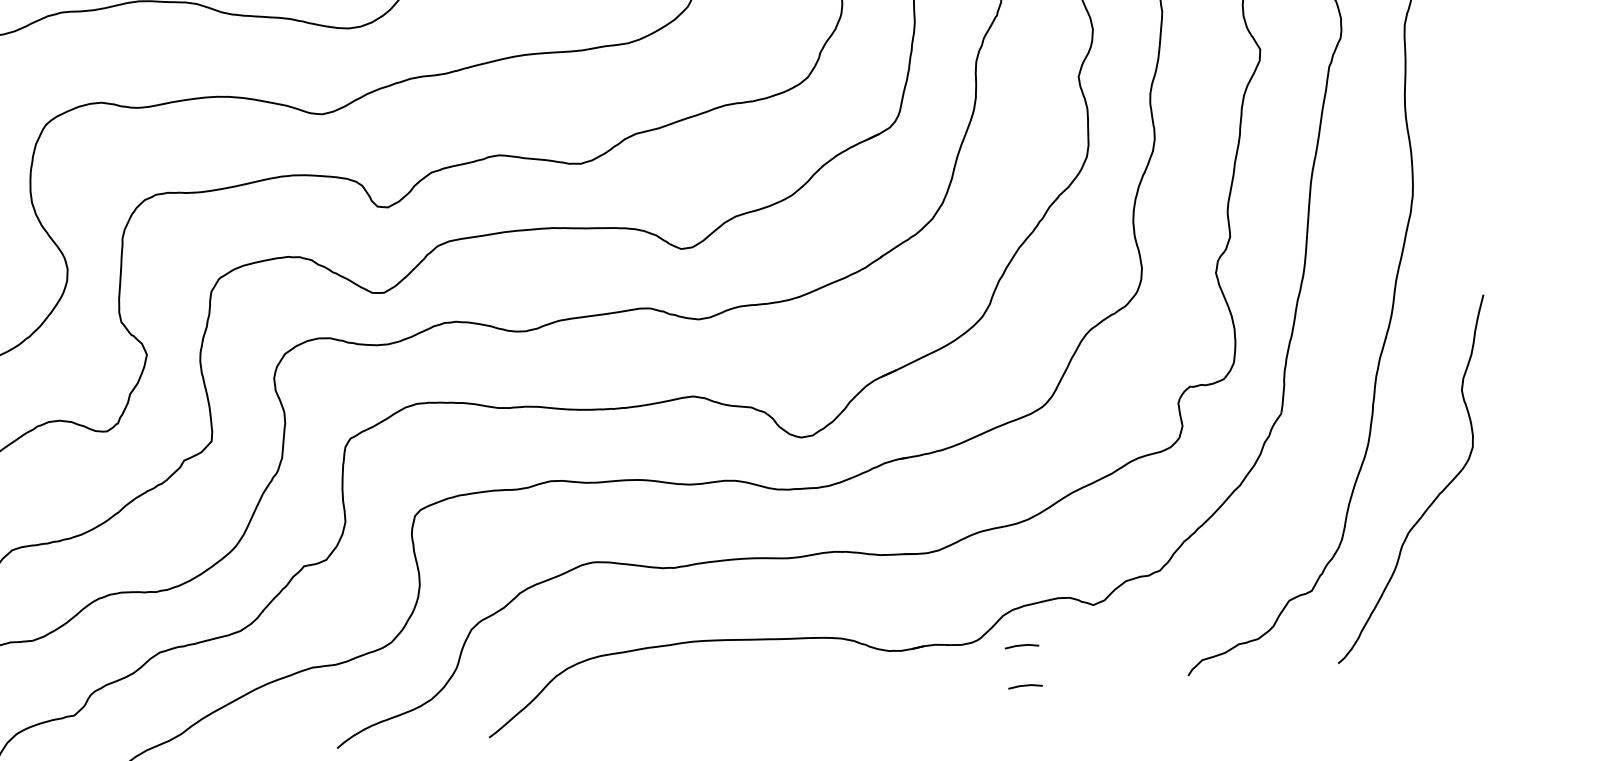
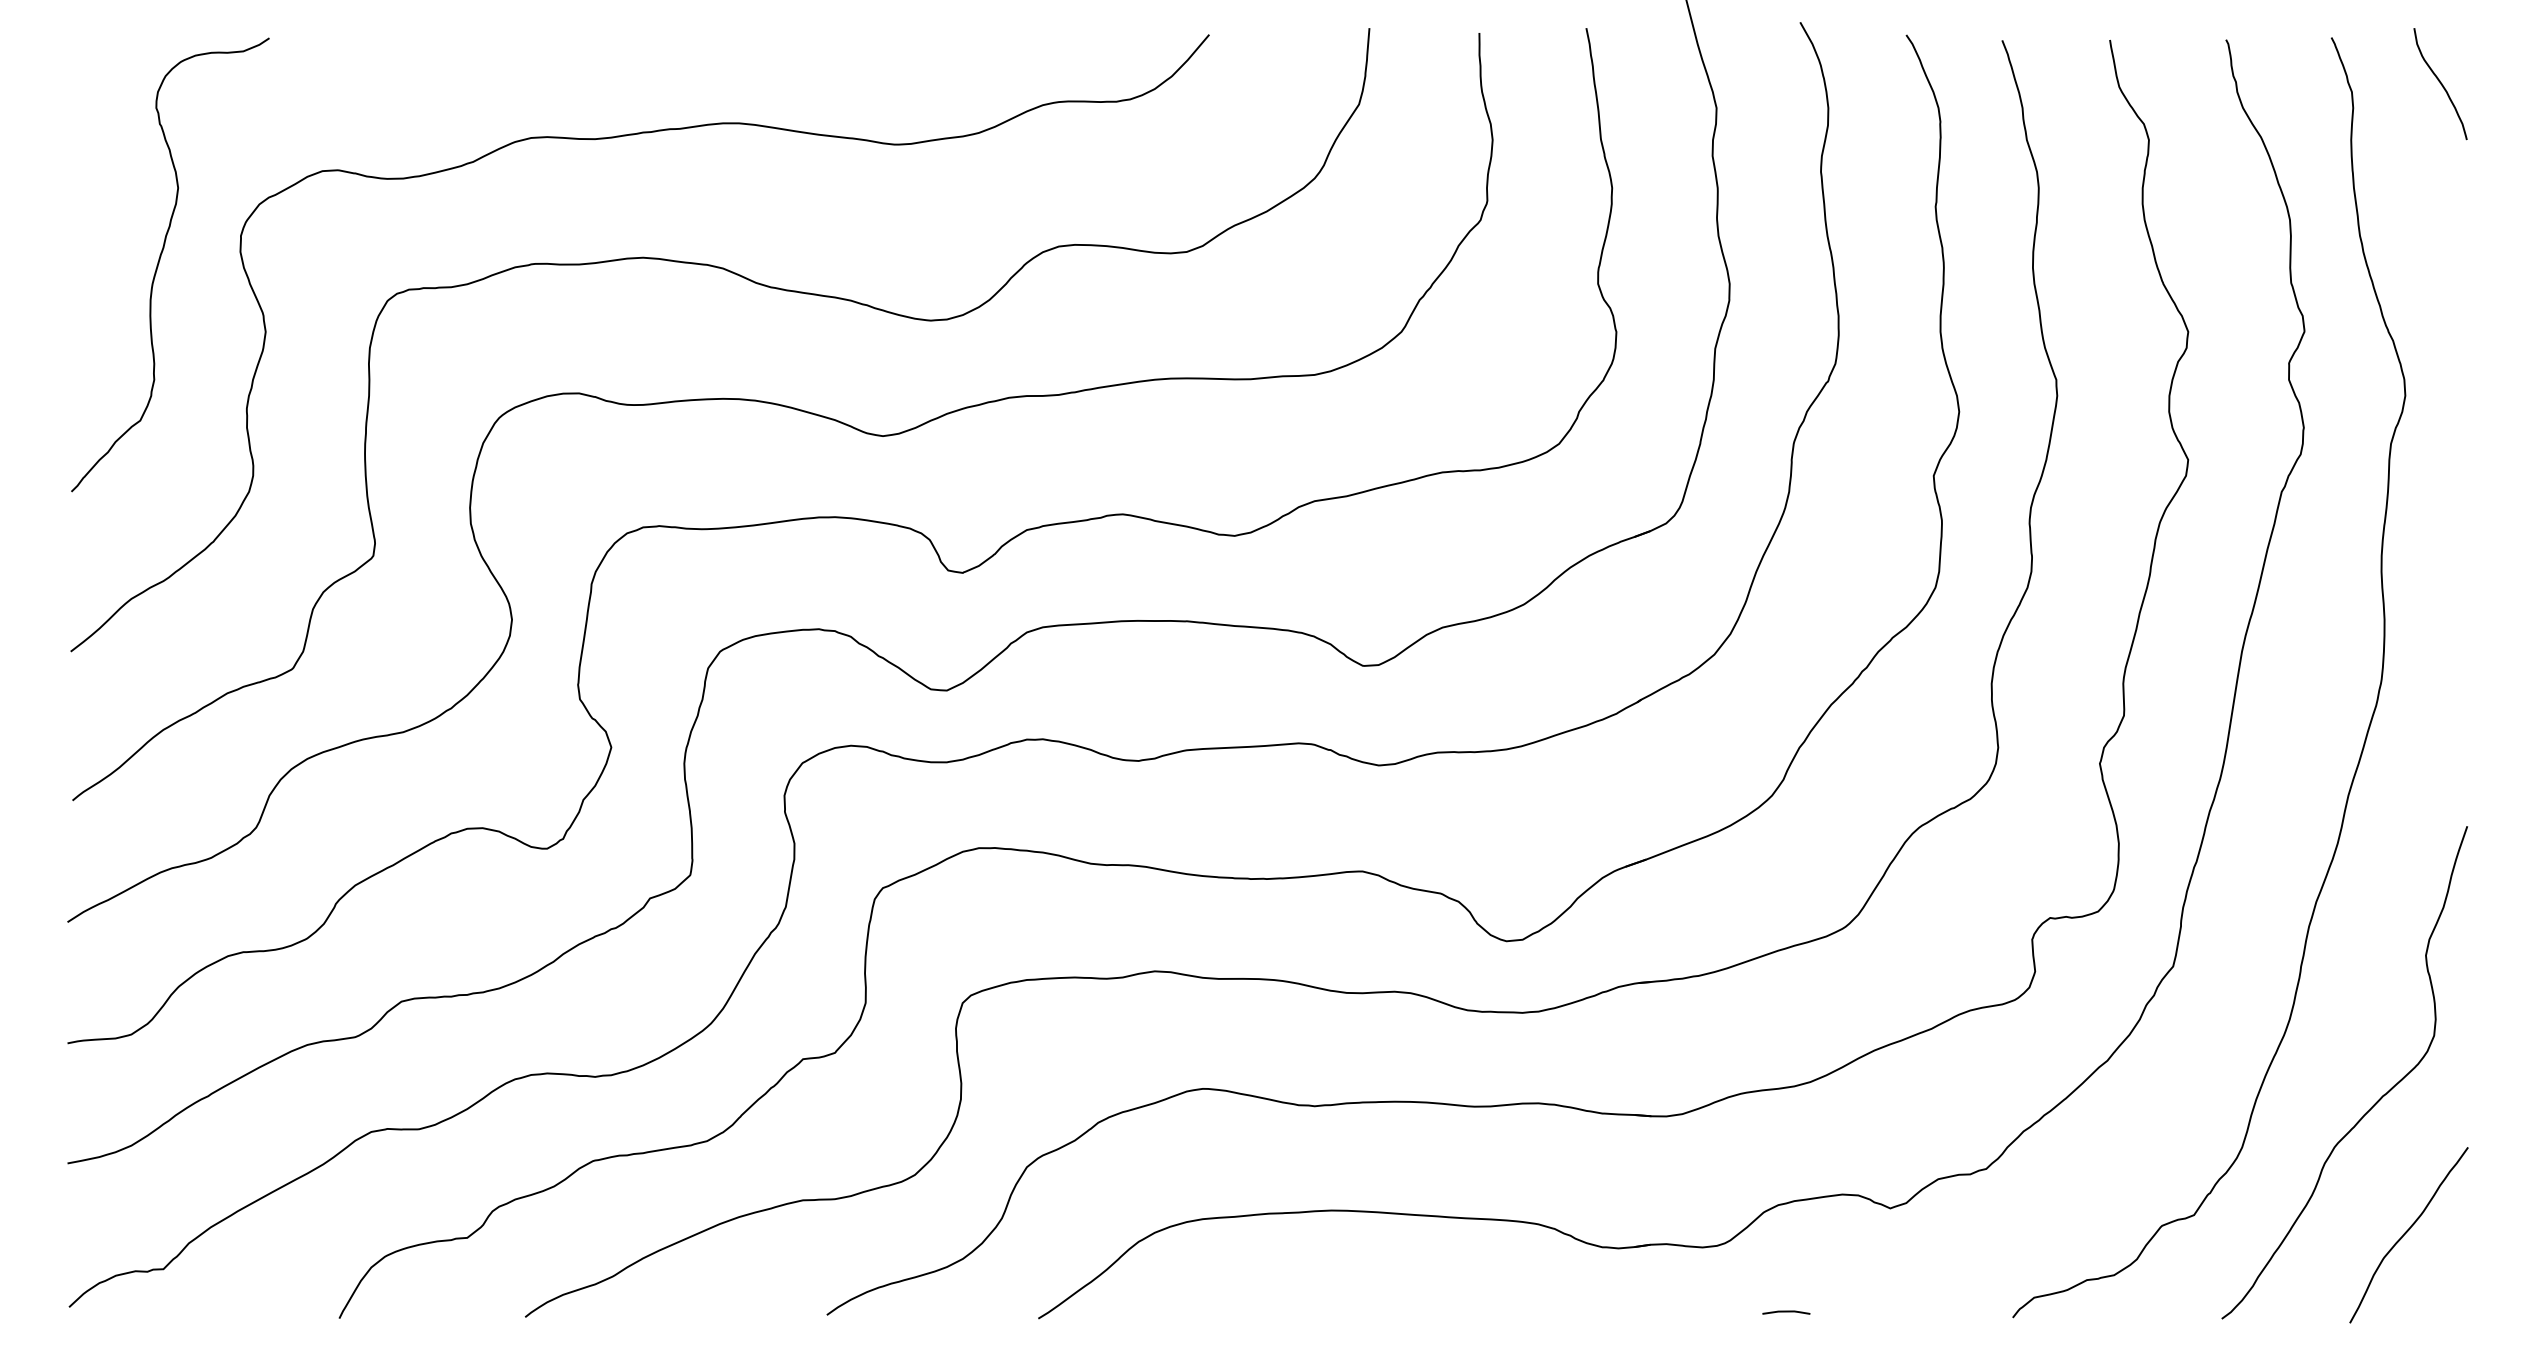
curve: (1465, 590) -> (2406, 1233), added
line: (1022, 646) -> (1786, 1256), removed

